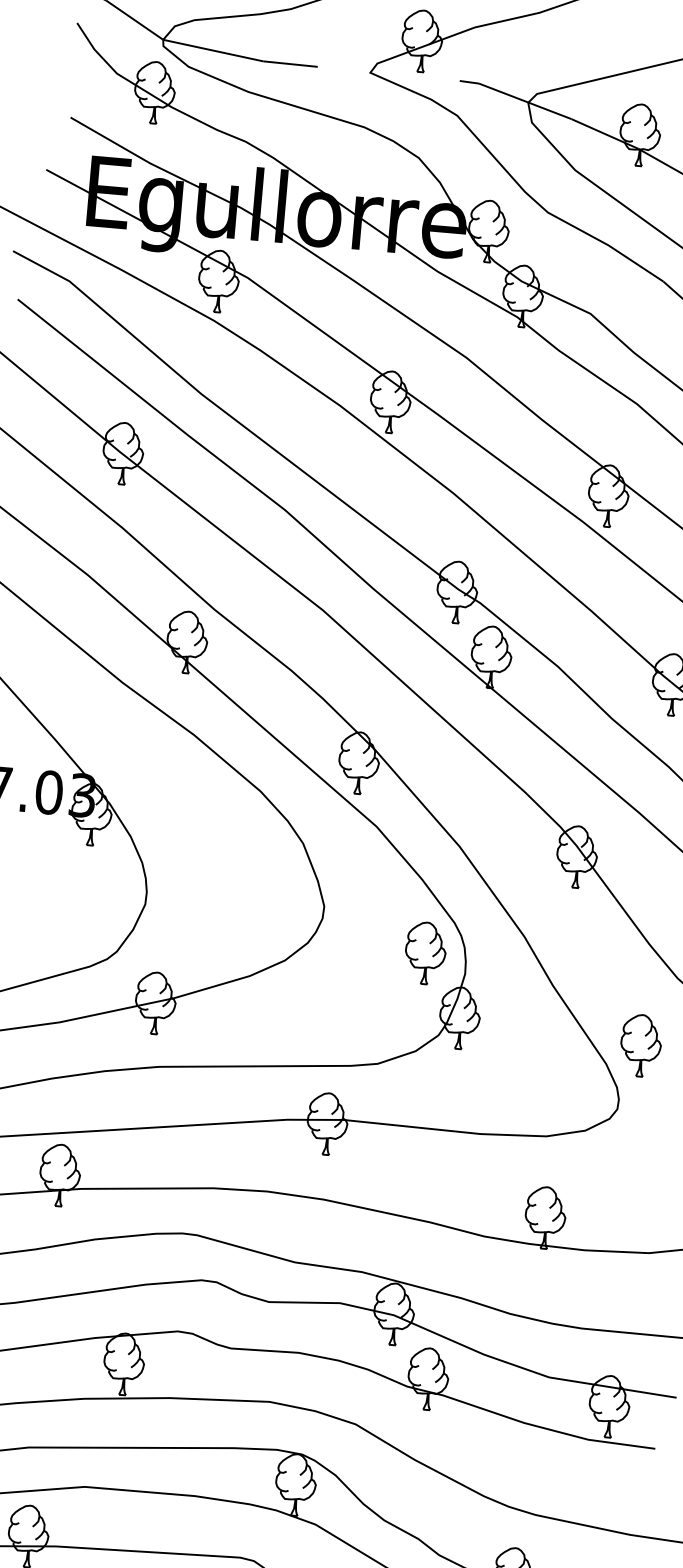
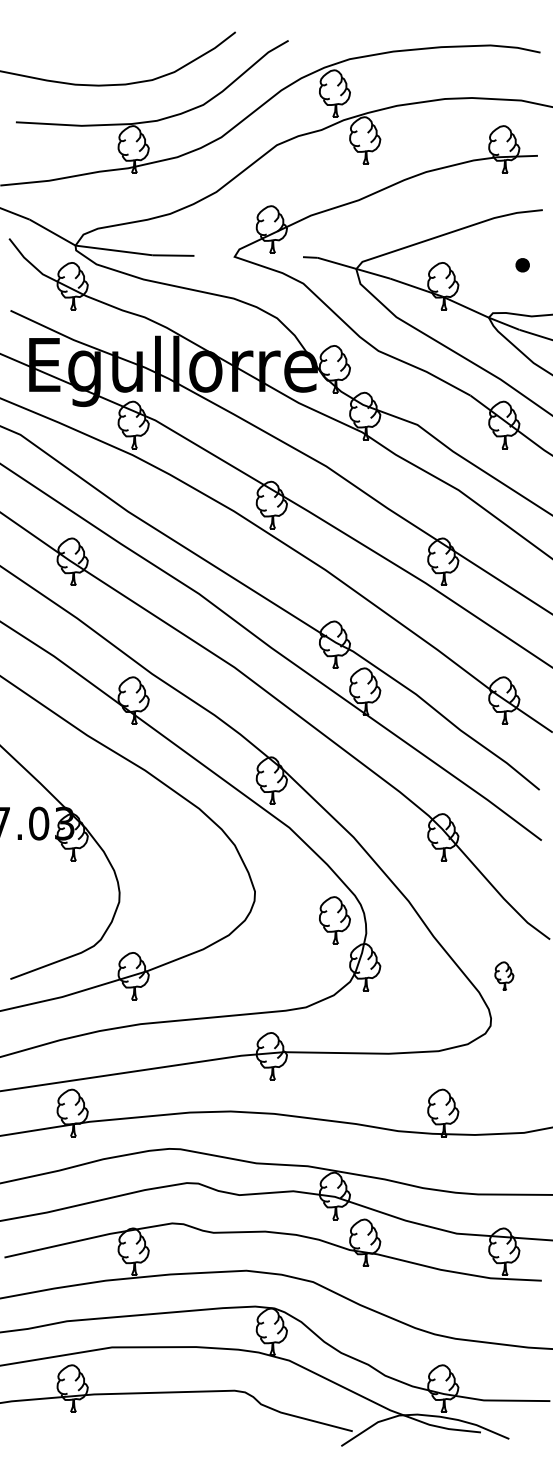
part: (641, 1046) -> (504, 976), size x0.6

